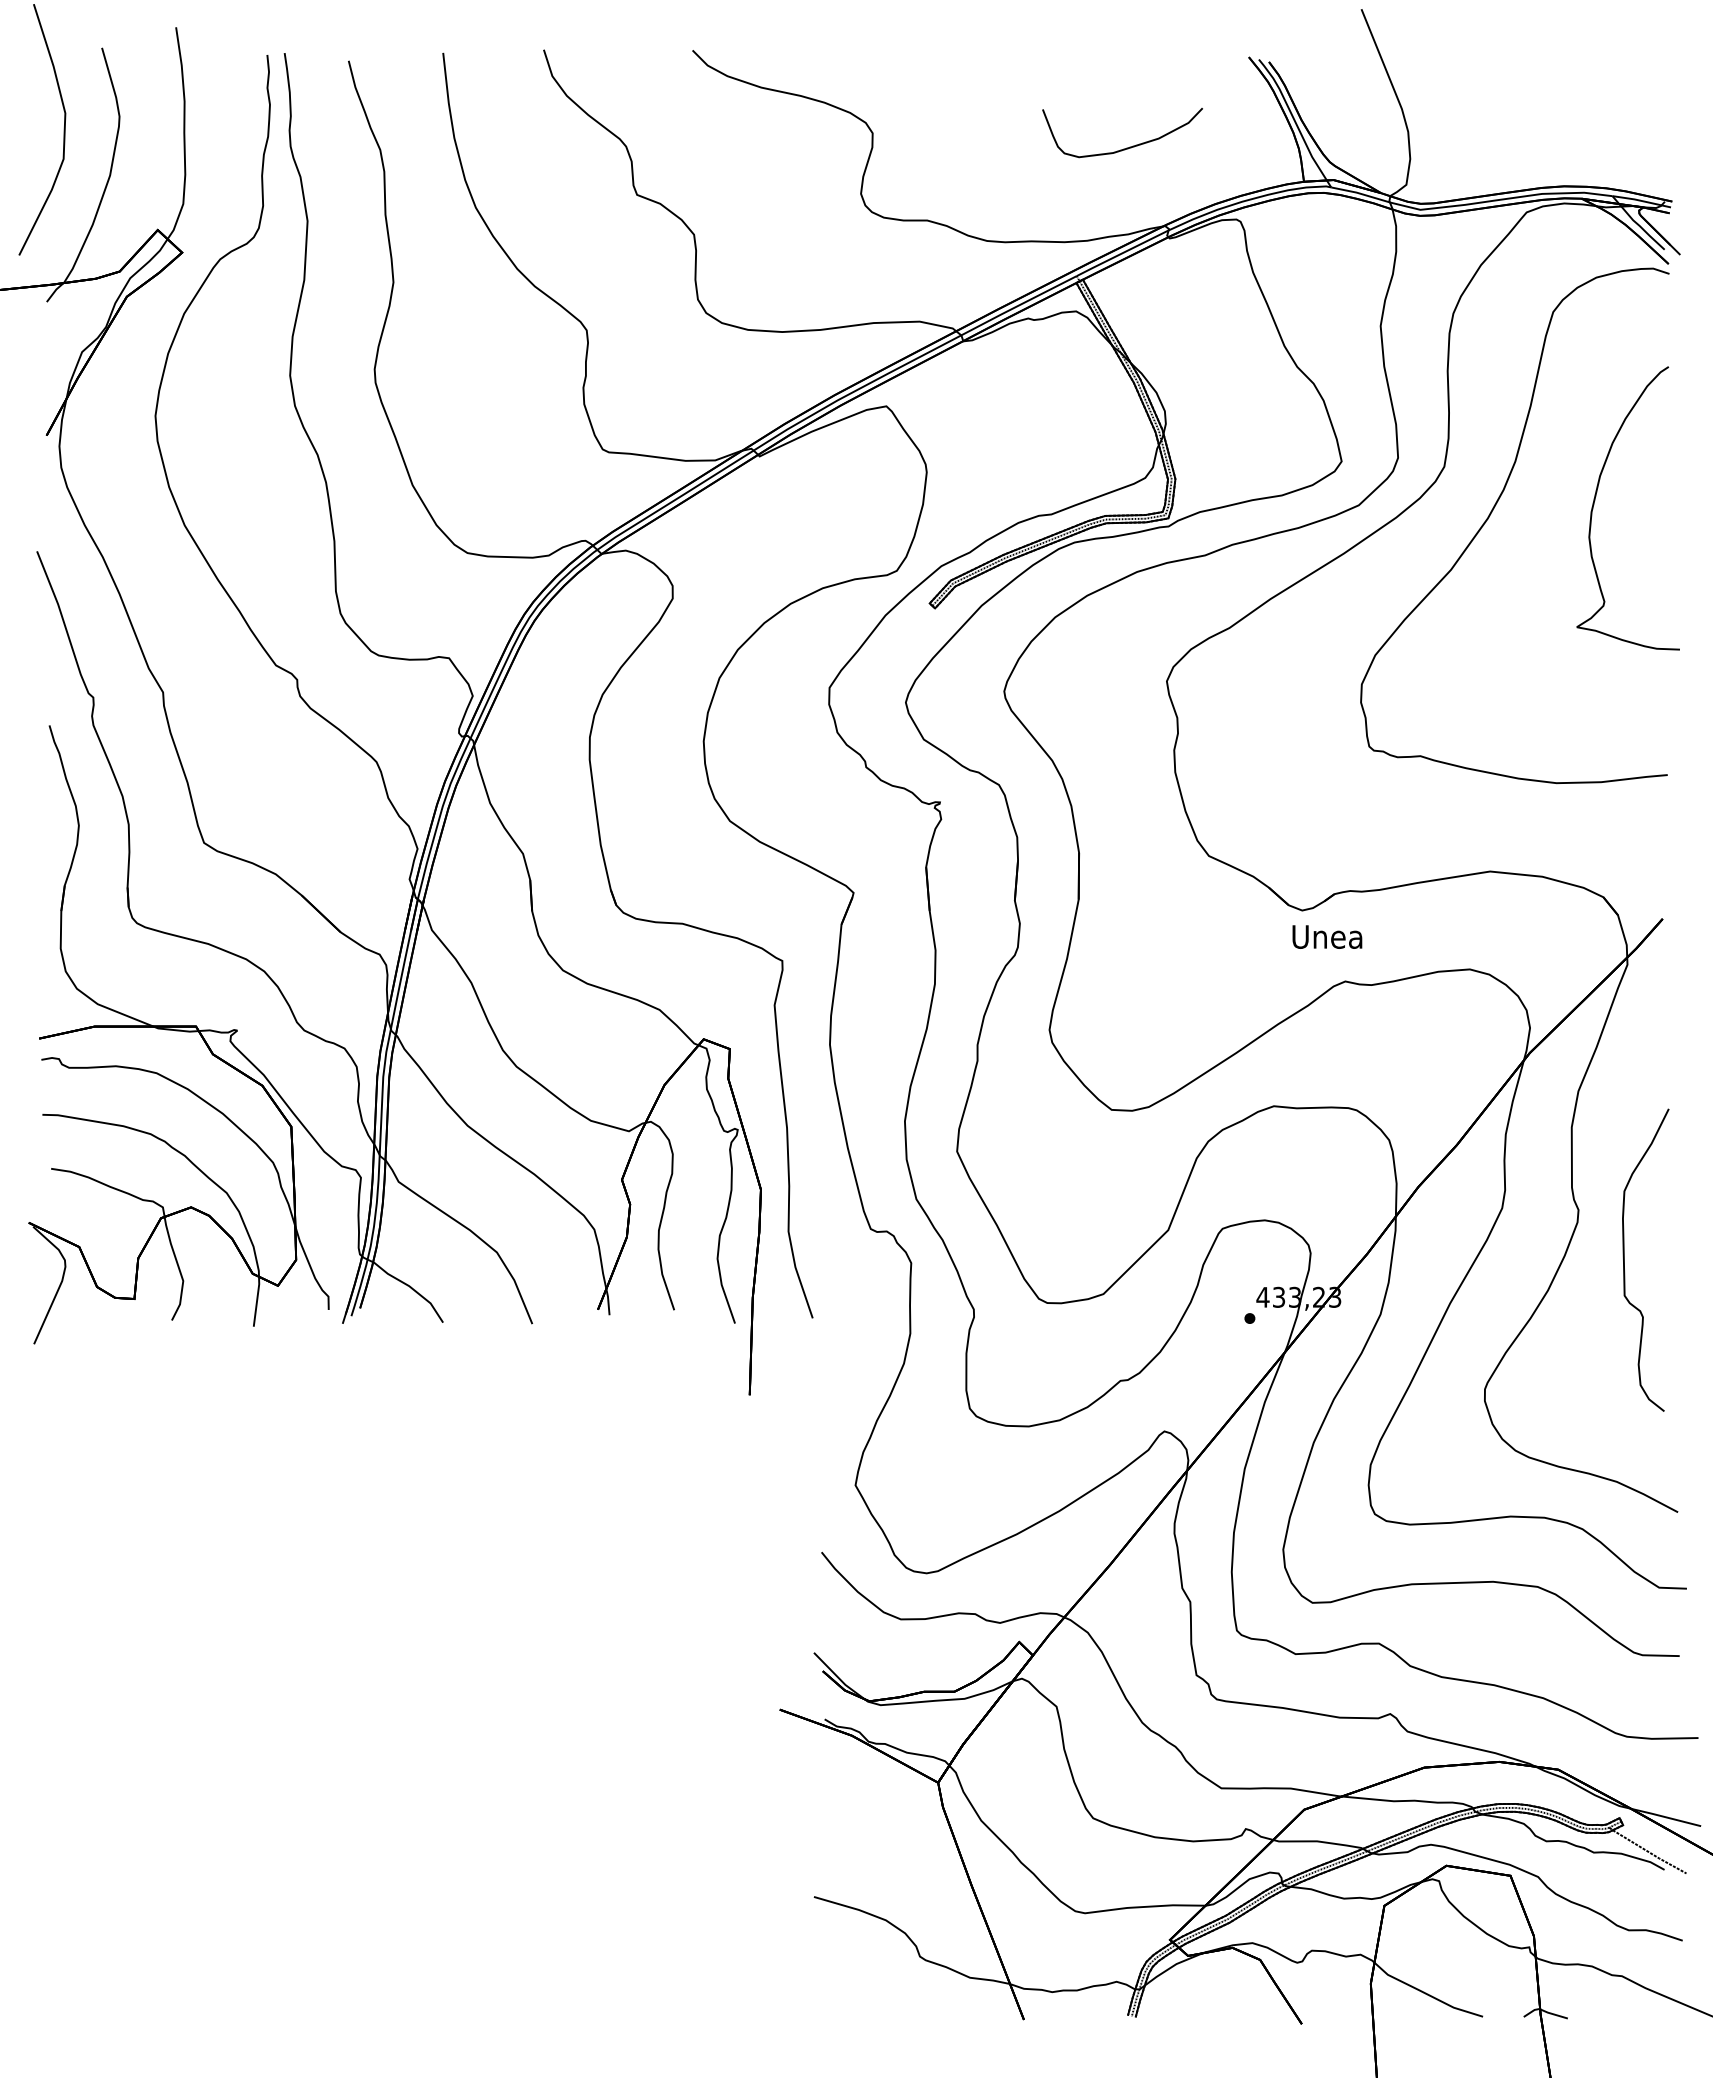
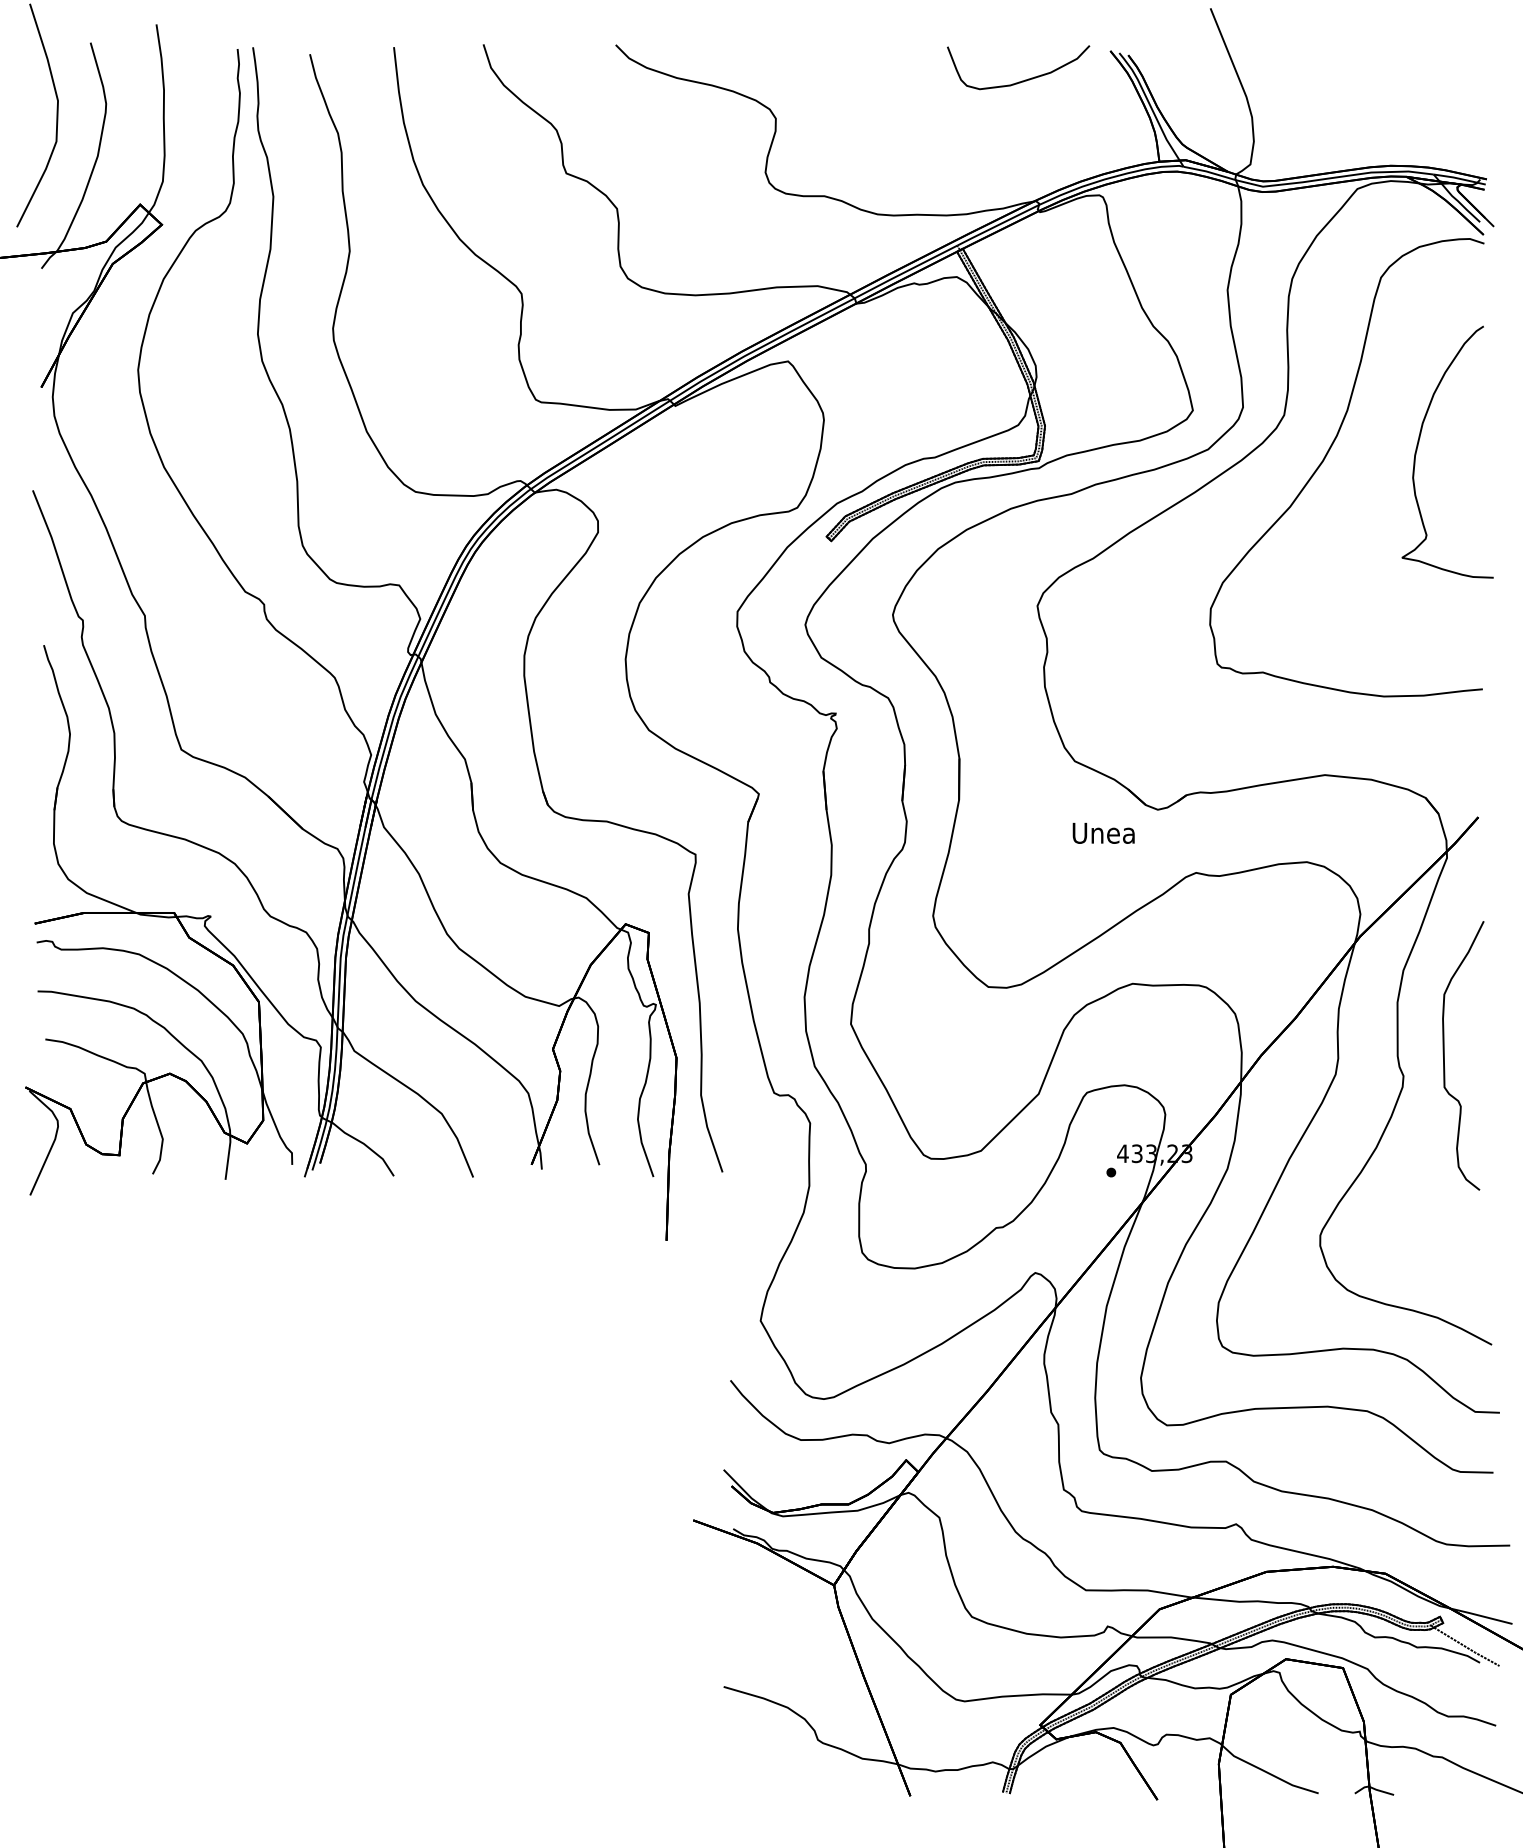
curve: (1126, 147) -> (1022, 80), moved
text: (1327, 936) -> (1103, 832), moved
curve: (1624, 1259) -> (1444, 1055), moved

